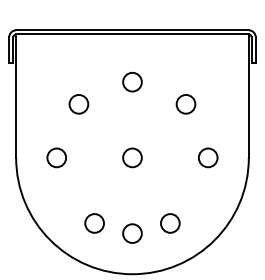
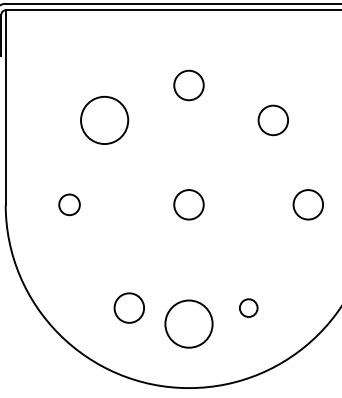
circle: (78, 104) -> (103, 120), size x1.6
circle: (56, 157) -> (69, 204), size x0.7
circle: (170, 223) -> (248, 308), size x0.6
circle: (132, 233) -> (189, 323), size x1.6

